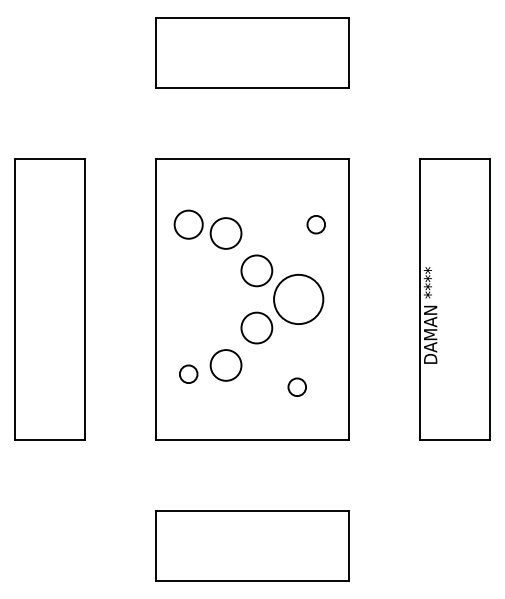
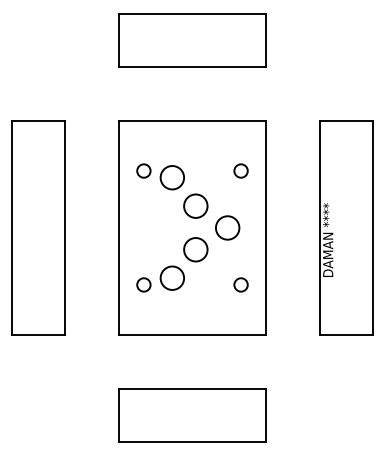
circle: (188, 224) -> (143, 170), size x0.62
circle: (298, 299) -> (227, 228), size x0.62
circle: (296, 386) -> (240, 284), moved

